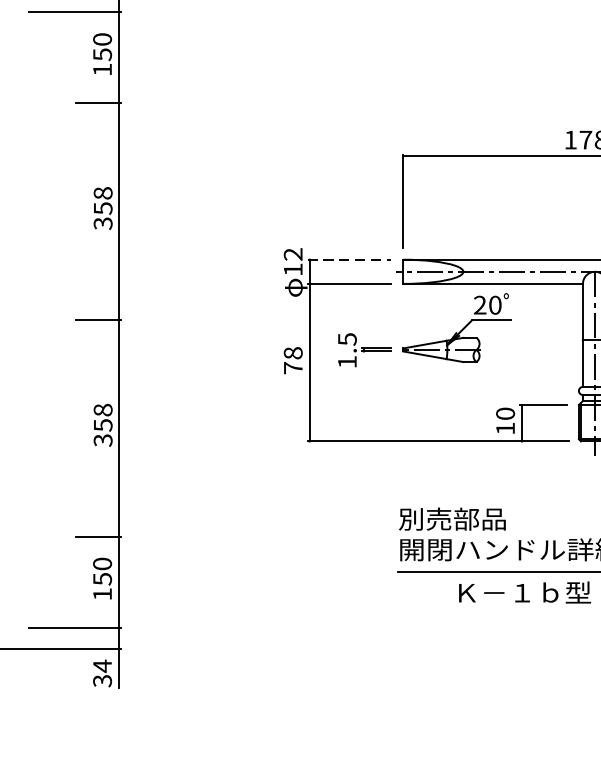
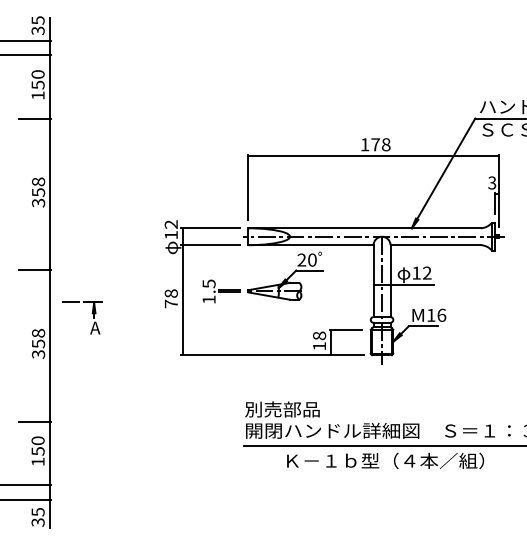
line: (350, 260) -> (211, 228), dashed -> solid
part: (178, 381) -> (91, 313), added
text: (505, 413) -> (319, 335), 10 -> 18
text: (101, 665) -> (37, 511), 34 -> 35

